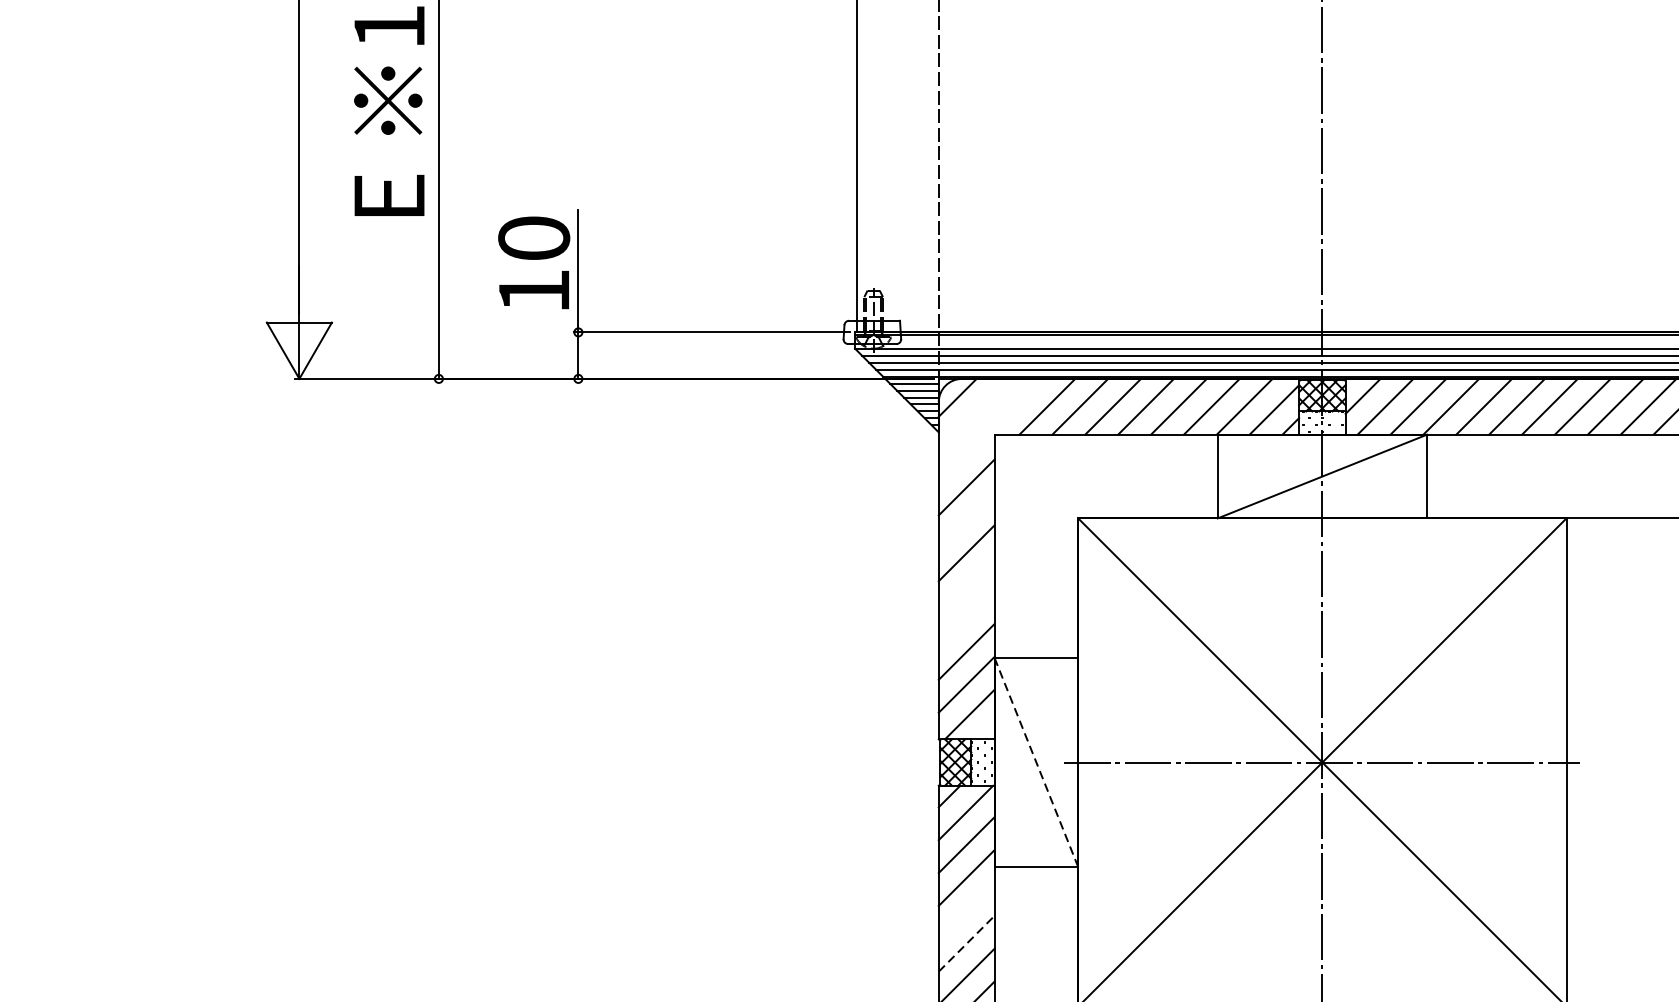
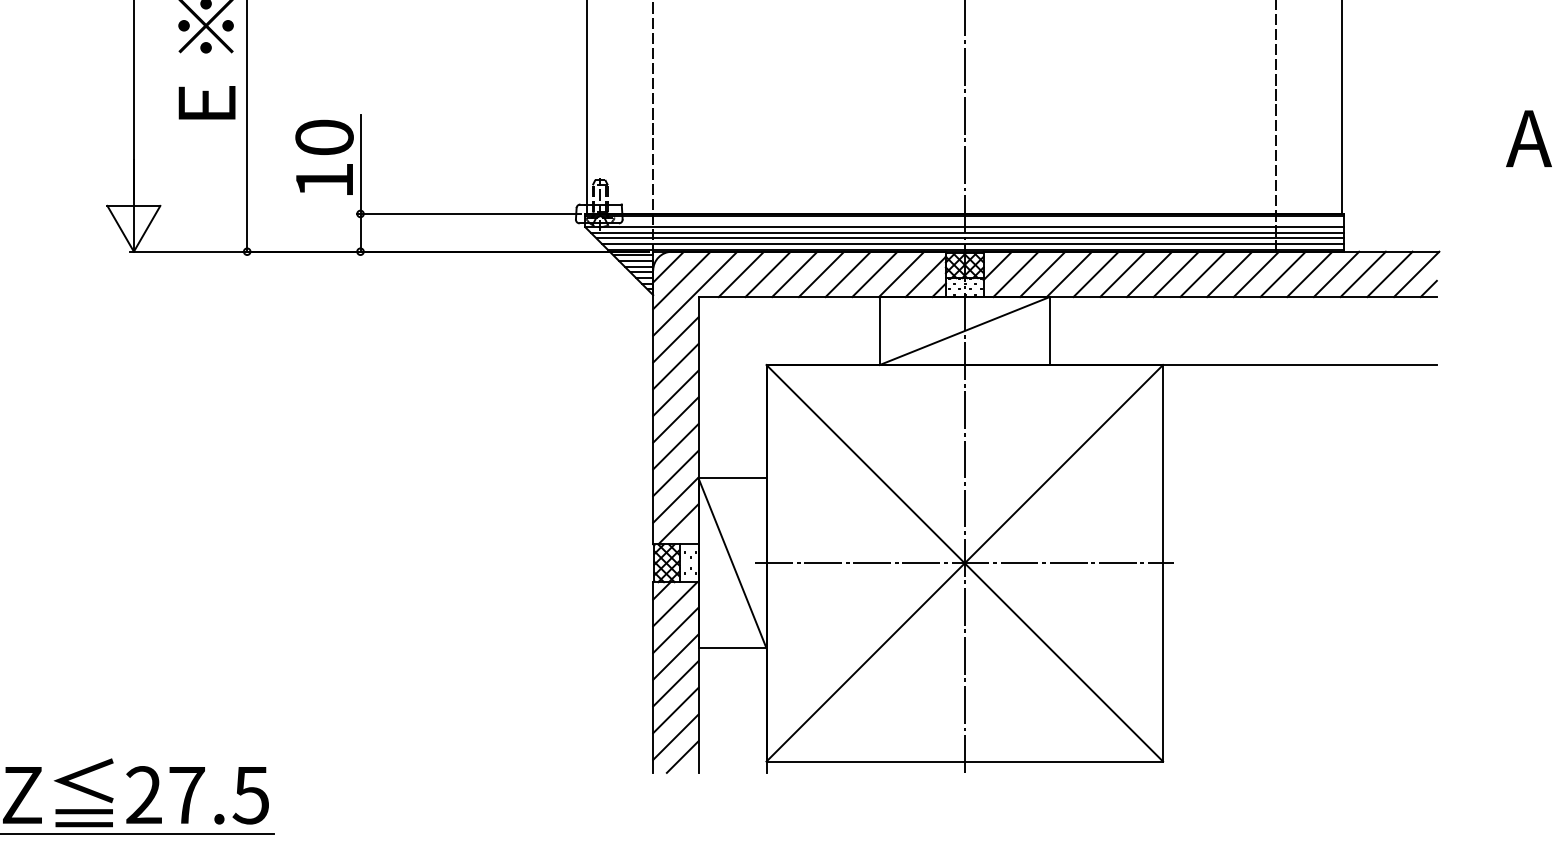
line: (973, 414) -> (681, 280), added
line: (990, 430) -> (695, 293), added
line: (966, 520) -> (675, 366), added
line: (966, 585) -> (675, 419), added
line: (966, 618) -> (675, 446), added
line: (1036, 762) -> (732, 563), dashed -> solid
line: (966, 910) -> (675, 683), added
line: (967, 943) -> (676, 710), dashed -> solid

